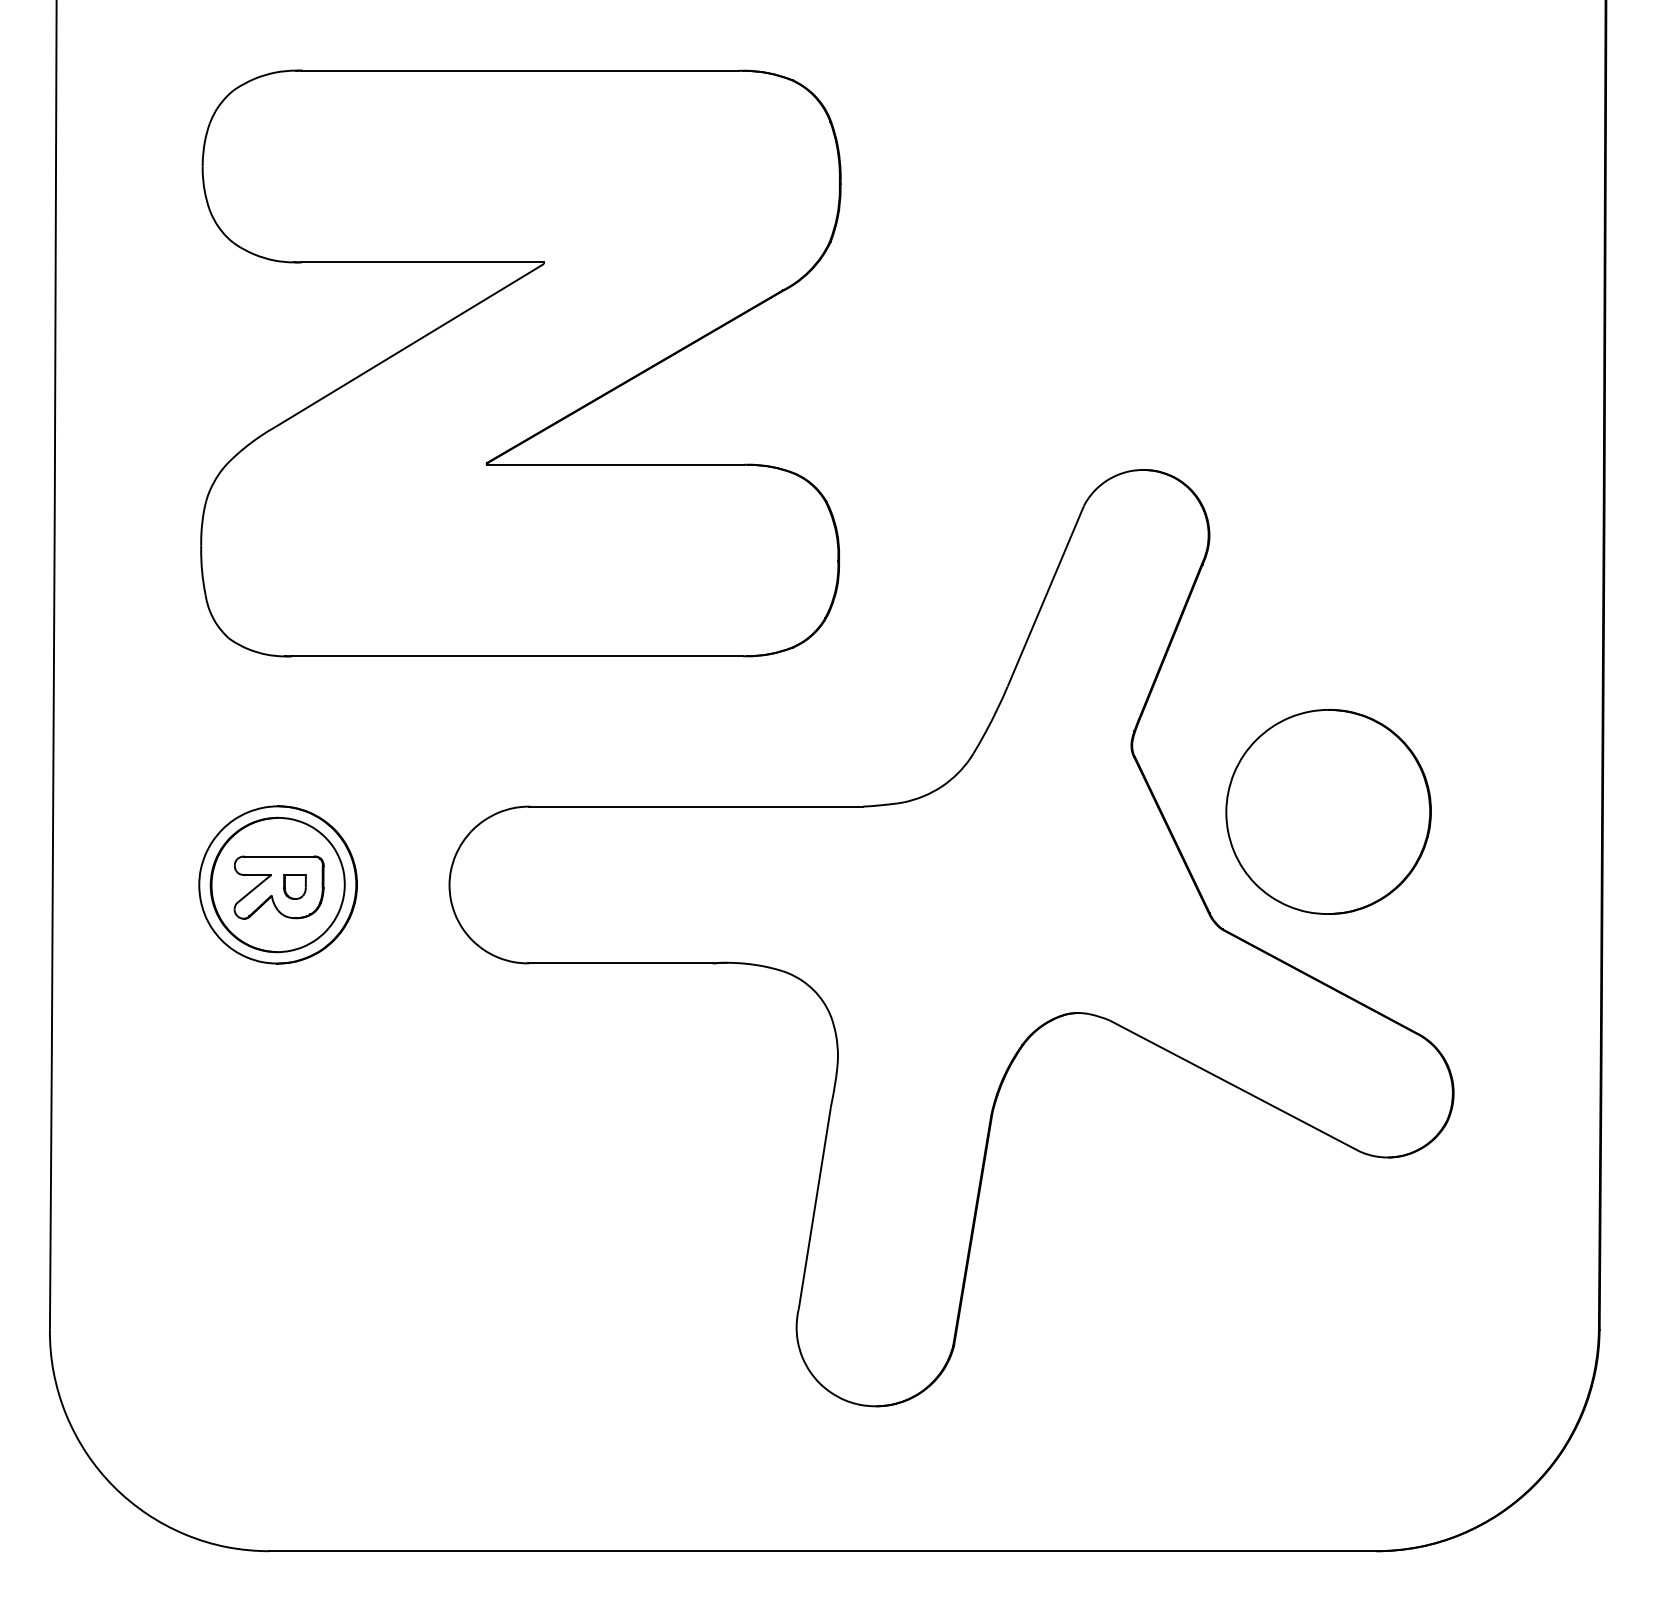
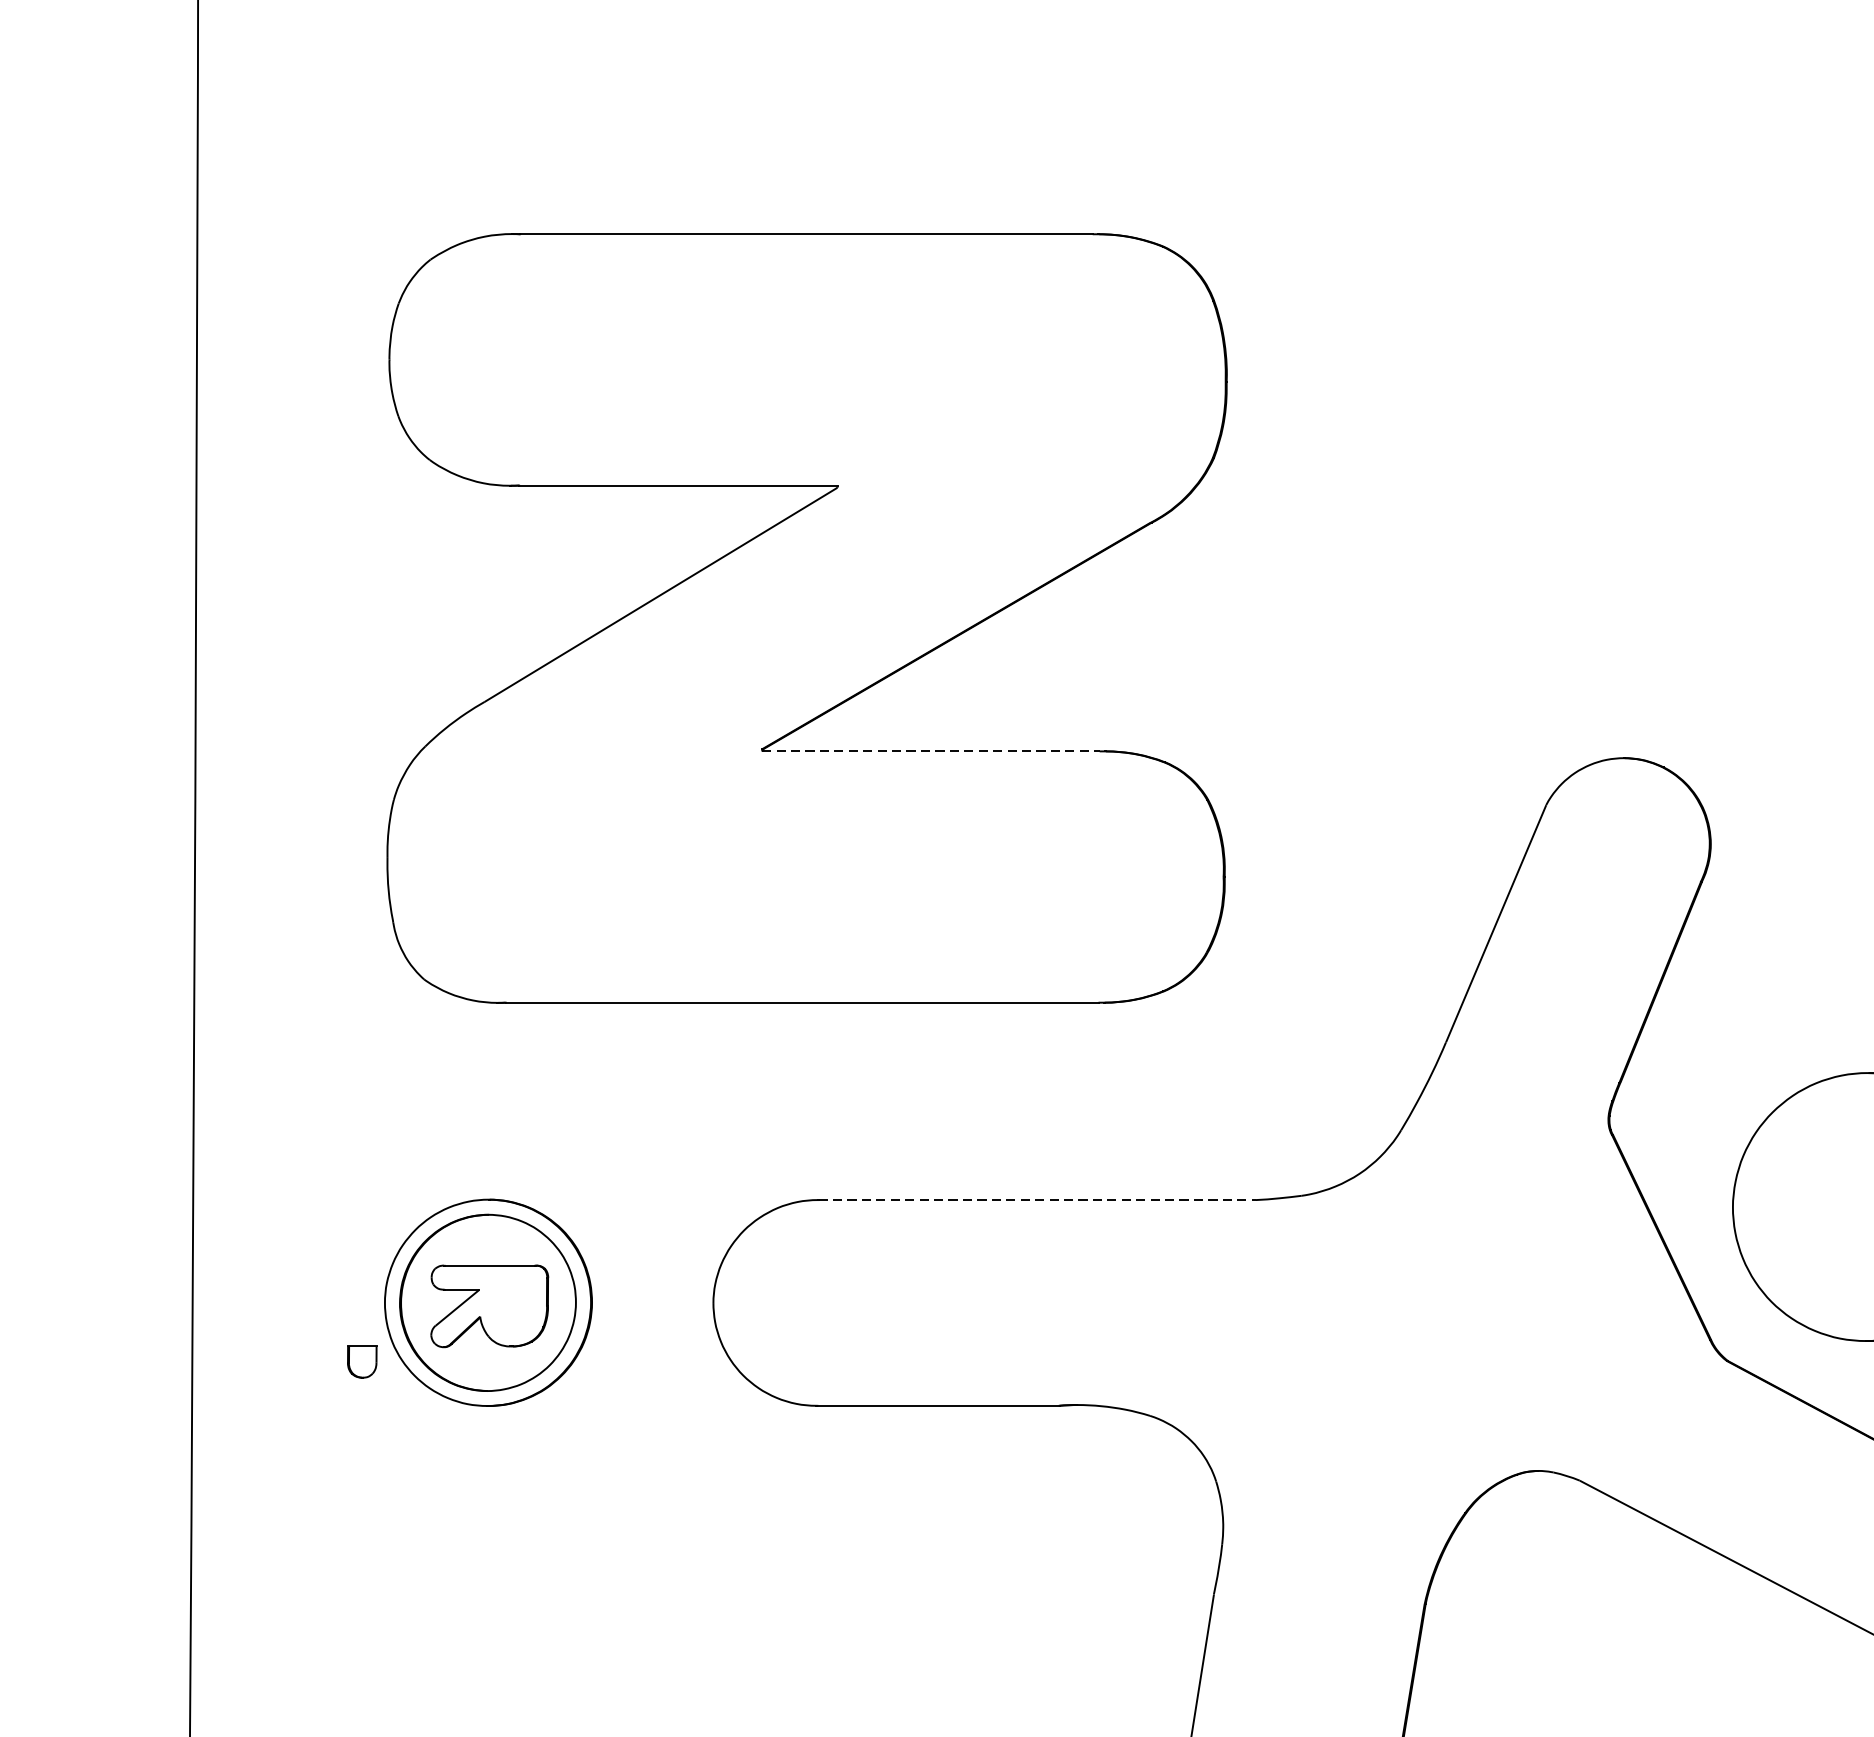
line: (615, 464) -> (931, 751), solid -> dashed
line: (696, 806) -> (1037, 1199), solid -> dashed
part: (294, 886) -> (361, 1361), moved

